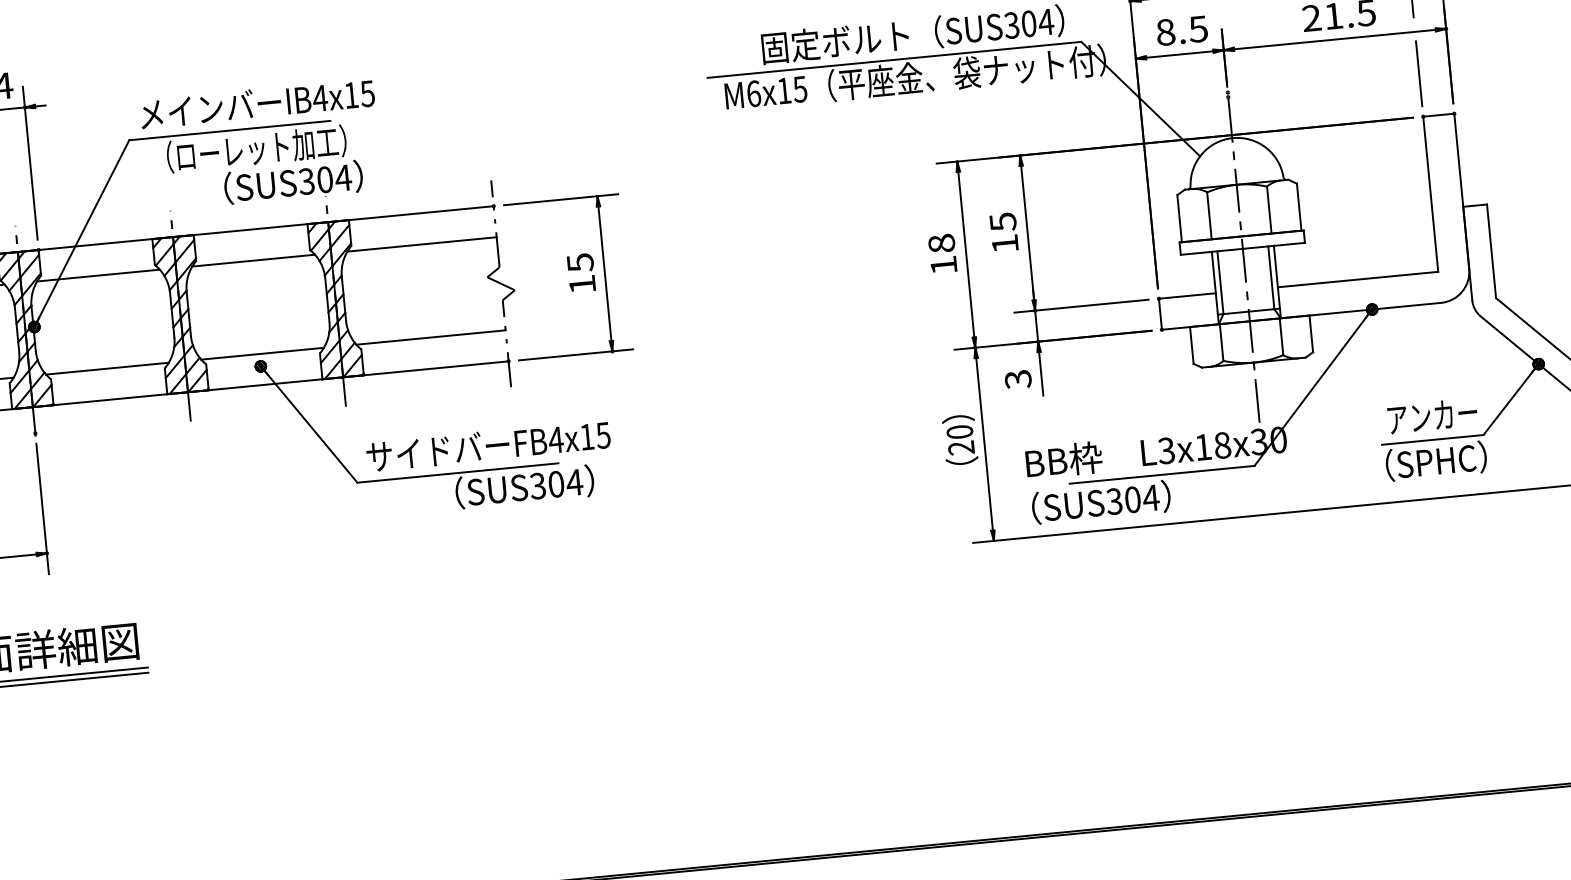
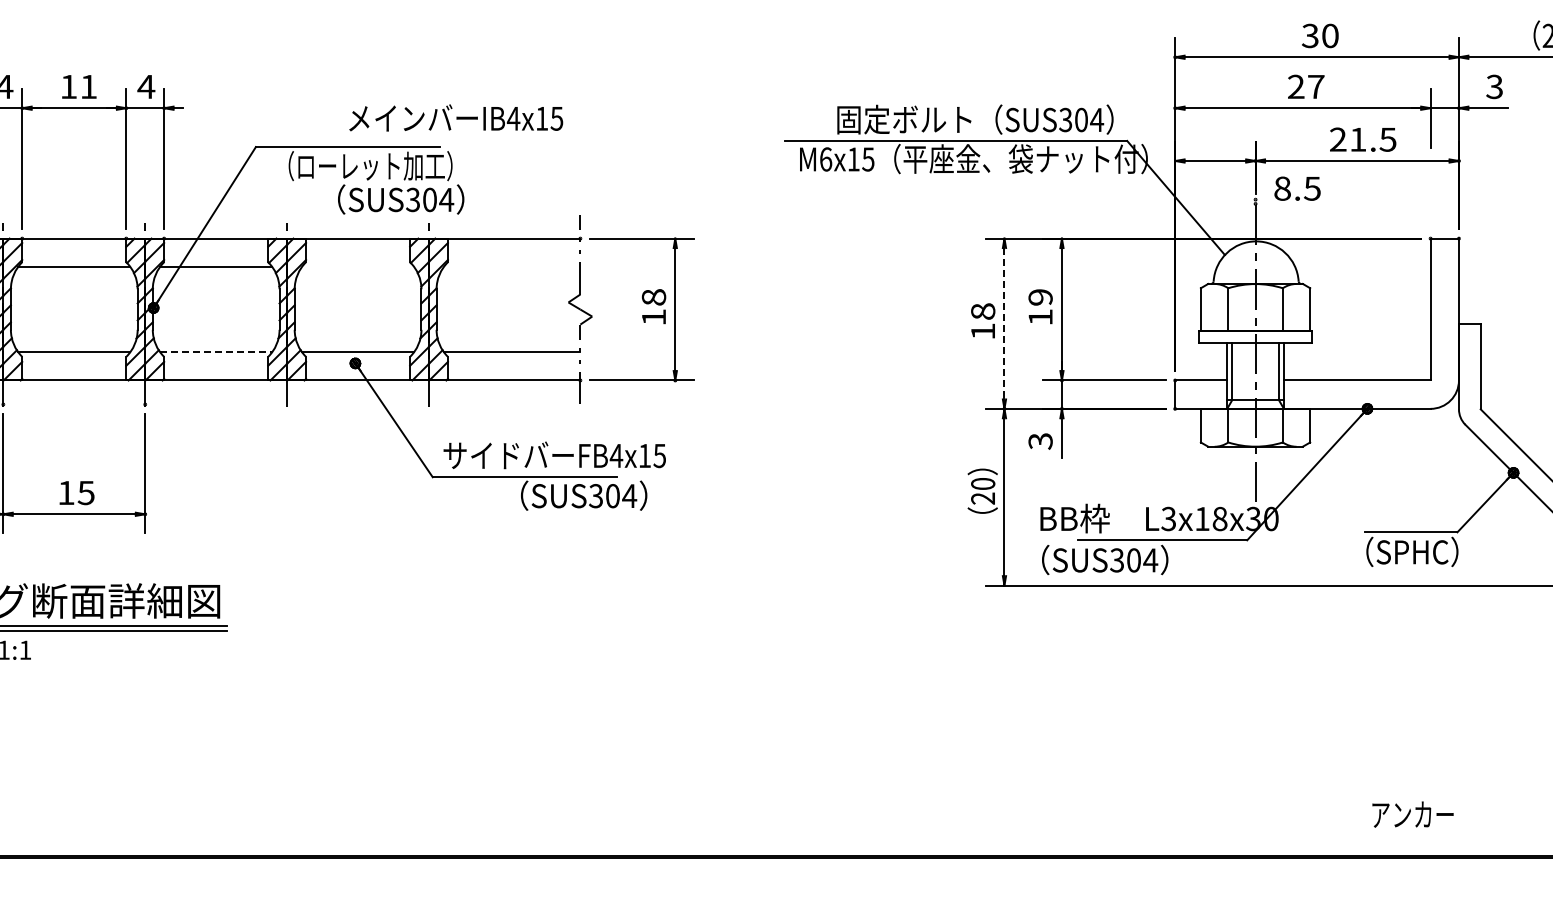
text: (1182, 30) -> (1297, 188), moved
line: (1419, 73) -> (1430, 199), removed
text: (257, 103) -> (456, 117), moved
text: (1002, 222) -> (1040, 297), 15 -> 19
line: (421, 243) -> (511, 266), removed
line: (966, 254) -> (1004, 323), solid -> dashed
line: (252, 260) -> (357, 266), removed
text: (579, 262) -> (653, 297), 15 -> 18
line: (107, 369) -> (216, 352), solid -> dashed
text: (1432, 415) -> (1412, 814), moved

